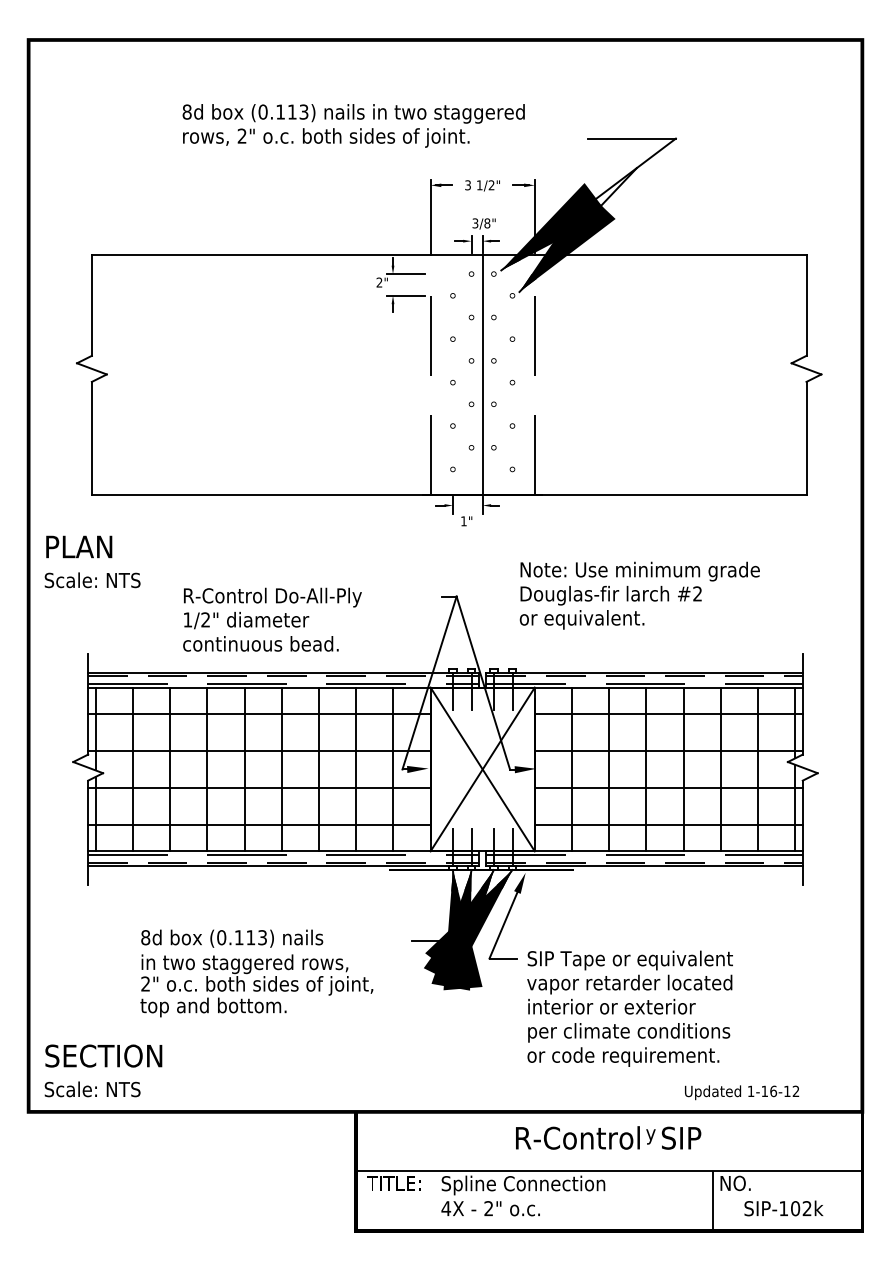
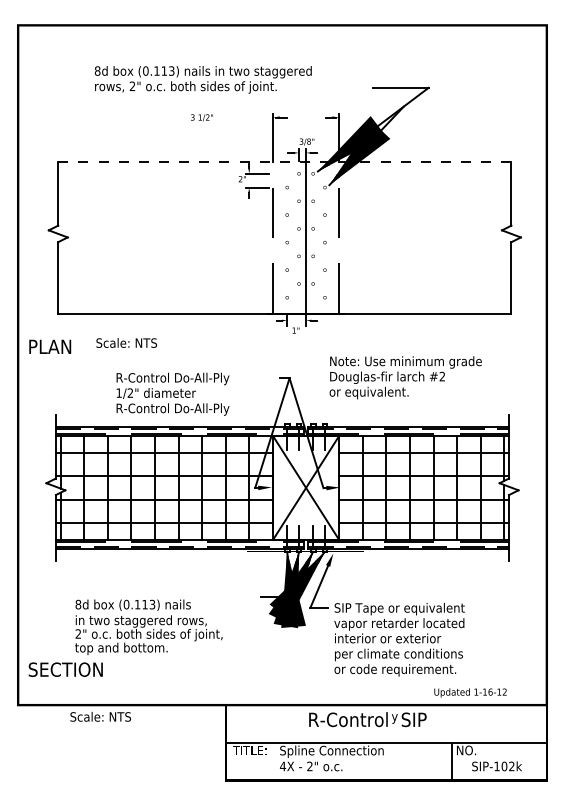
text: (352, 125) -> (202, 79), moved
text: (481, 185) -> (201, 117), moved
line: (448, 254) -> (284, 161), solid -> dashed
text: (92, 579) -> (126, 342), moved
text: (272, 645) -> (172, 409), continuous bead. -> R-Control Do-All-Ply
text: (256, 972) -> (148, 626), moved
text: (92, 1088) -> (100, 716), moved
text: (607, 1137) -> (367, 719), moved

